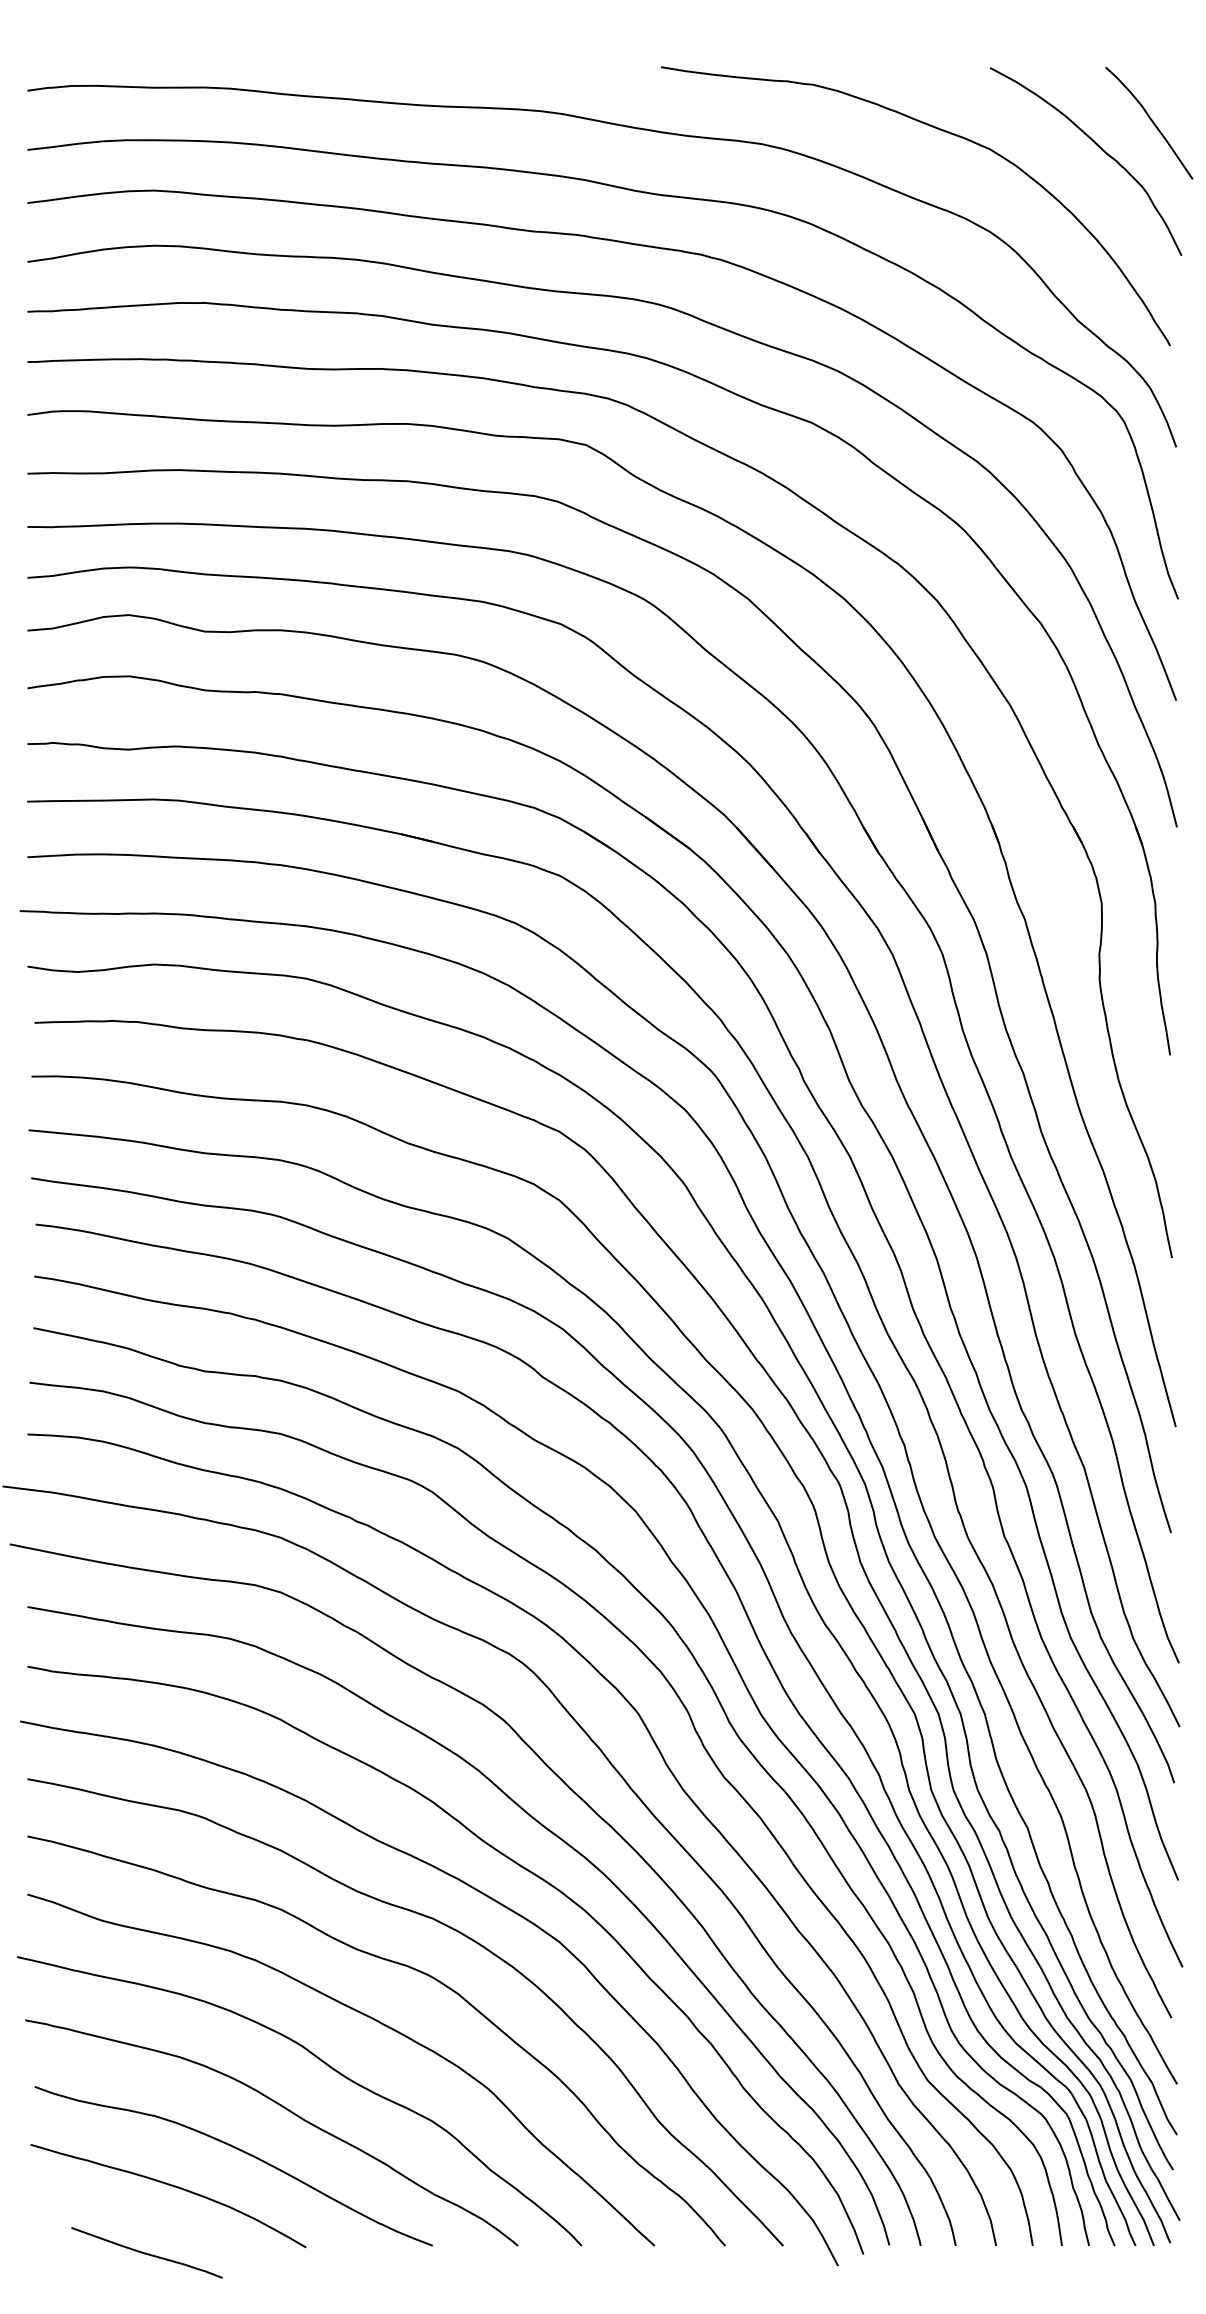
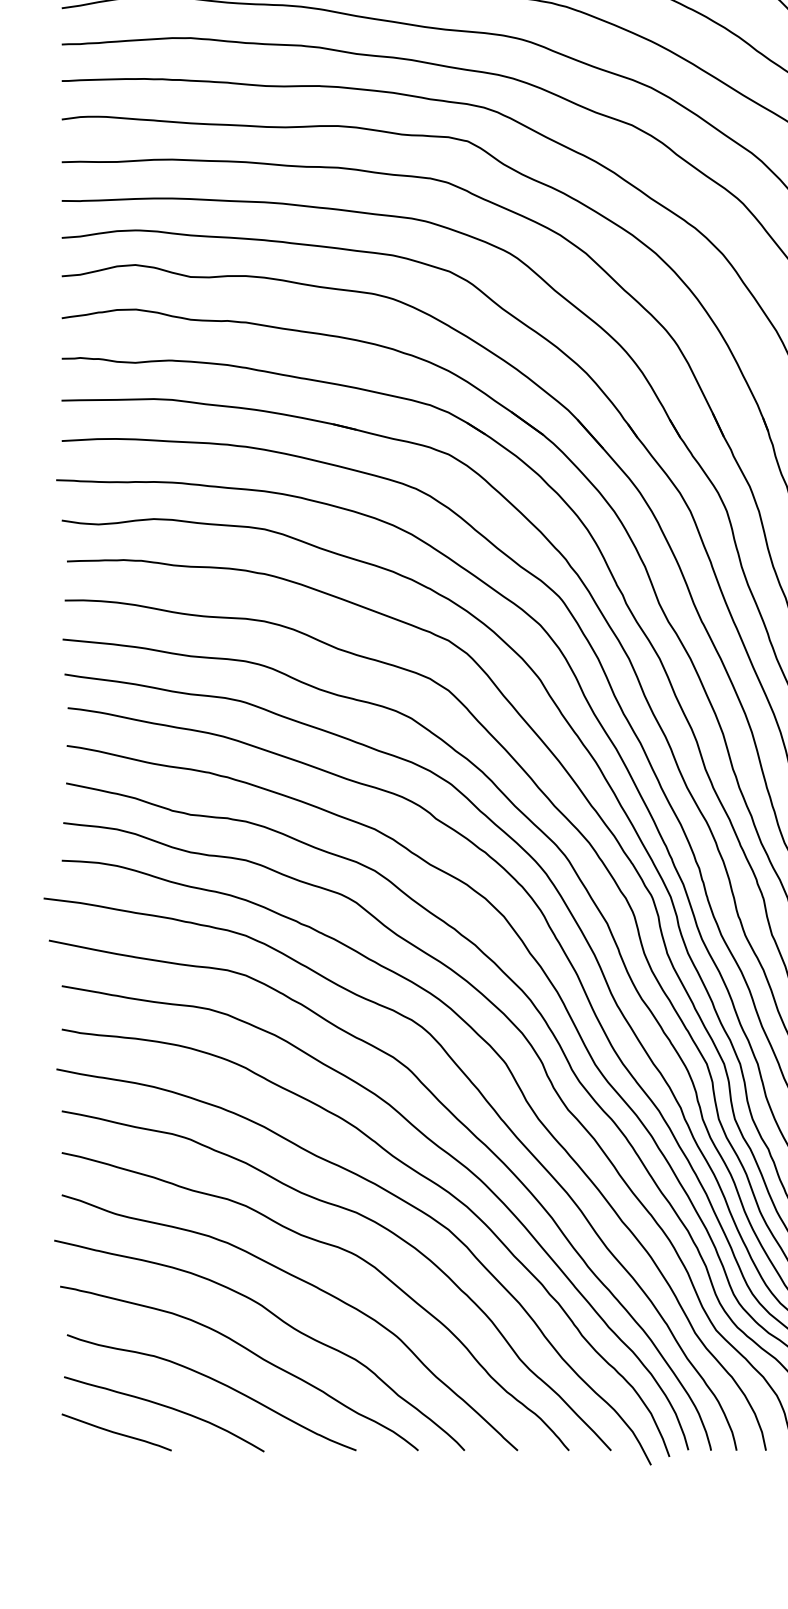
curve: (146, 2252) -> (116, 1432), moved

